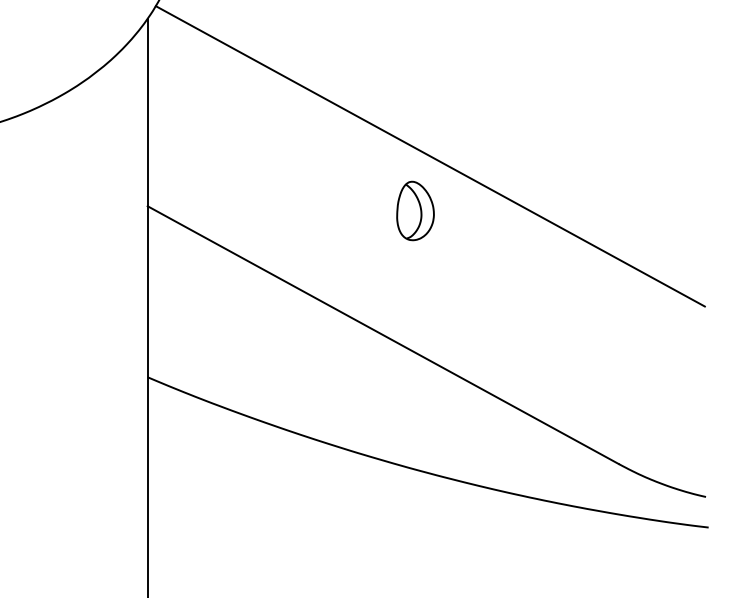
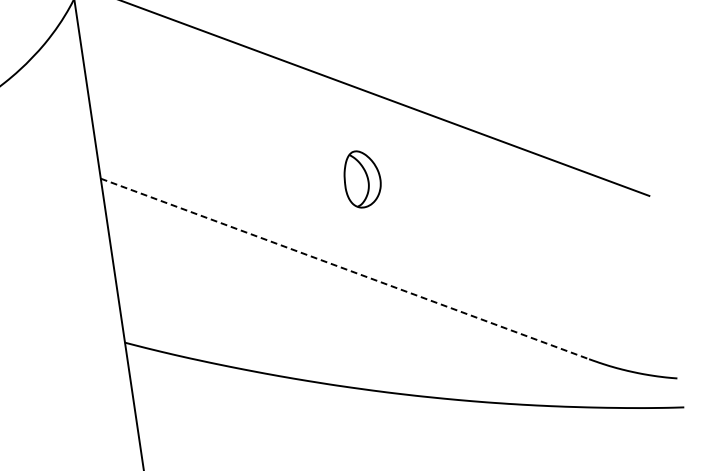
part: (415, 210) -> (362, 178), moved
line: (383, 335) -> (345, 269), solid -> dashed

